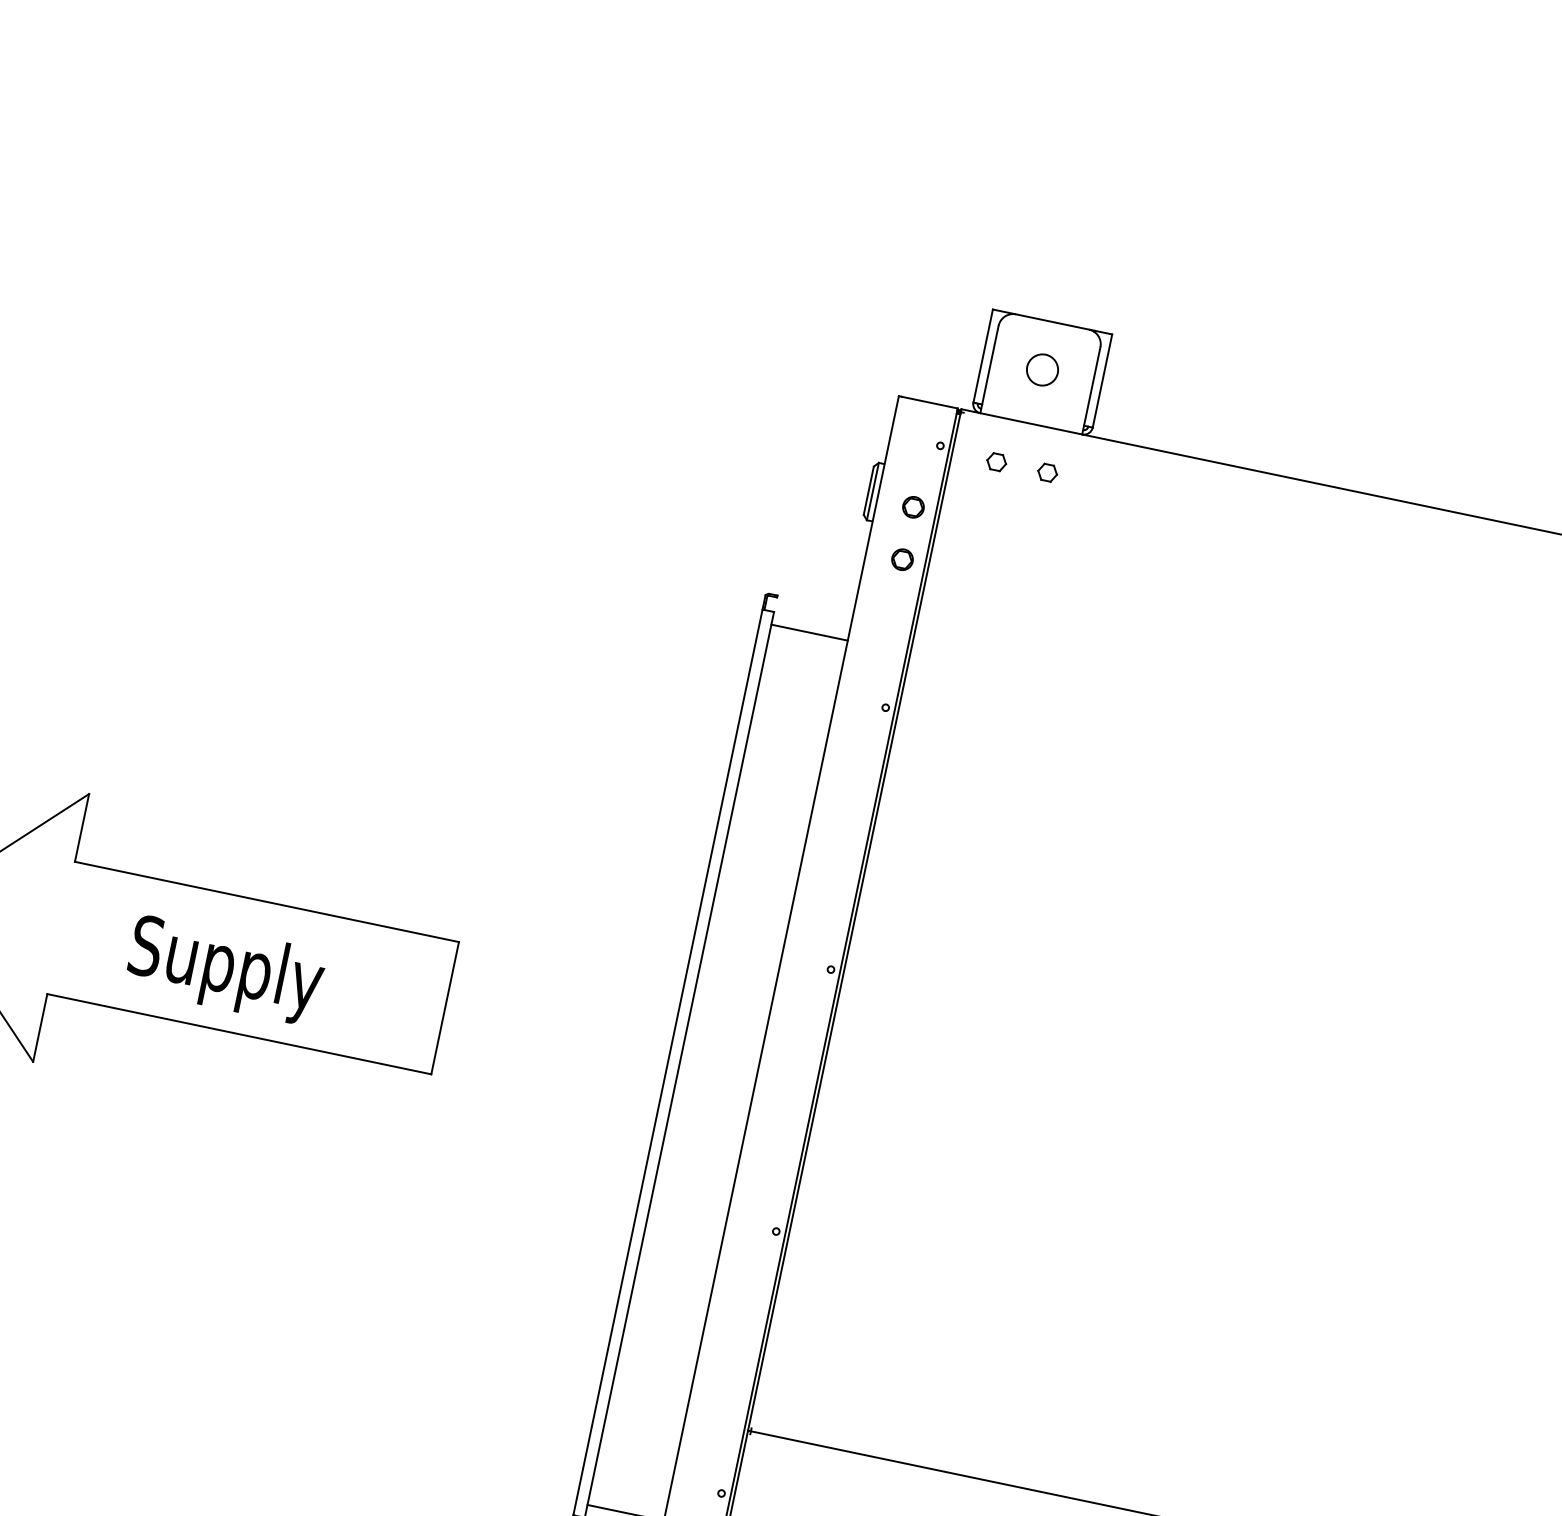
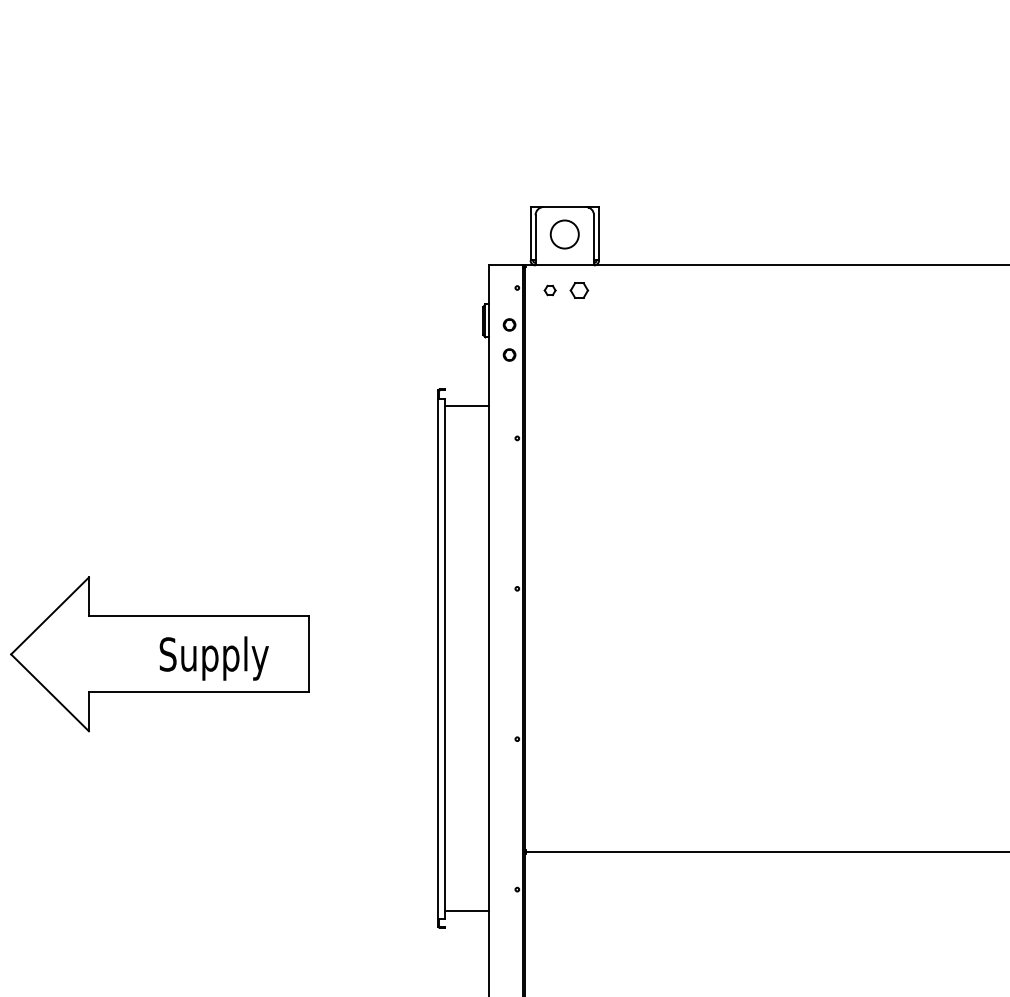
circle: (1042, 369) -> (564, 234), size x1.6
part: (1047, 472) -> (579, 290), size x1.6
text: (224, 969) -> (213, 658), moved

